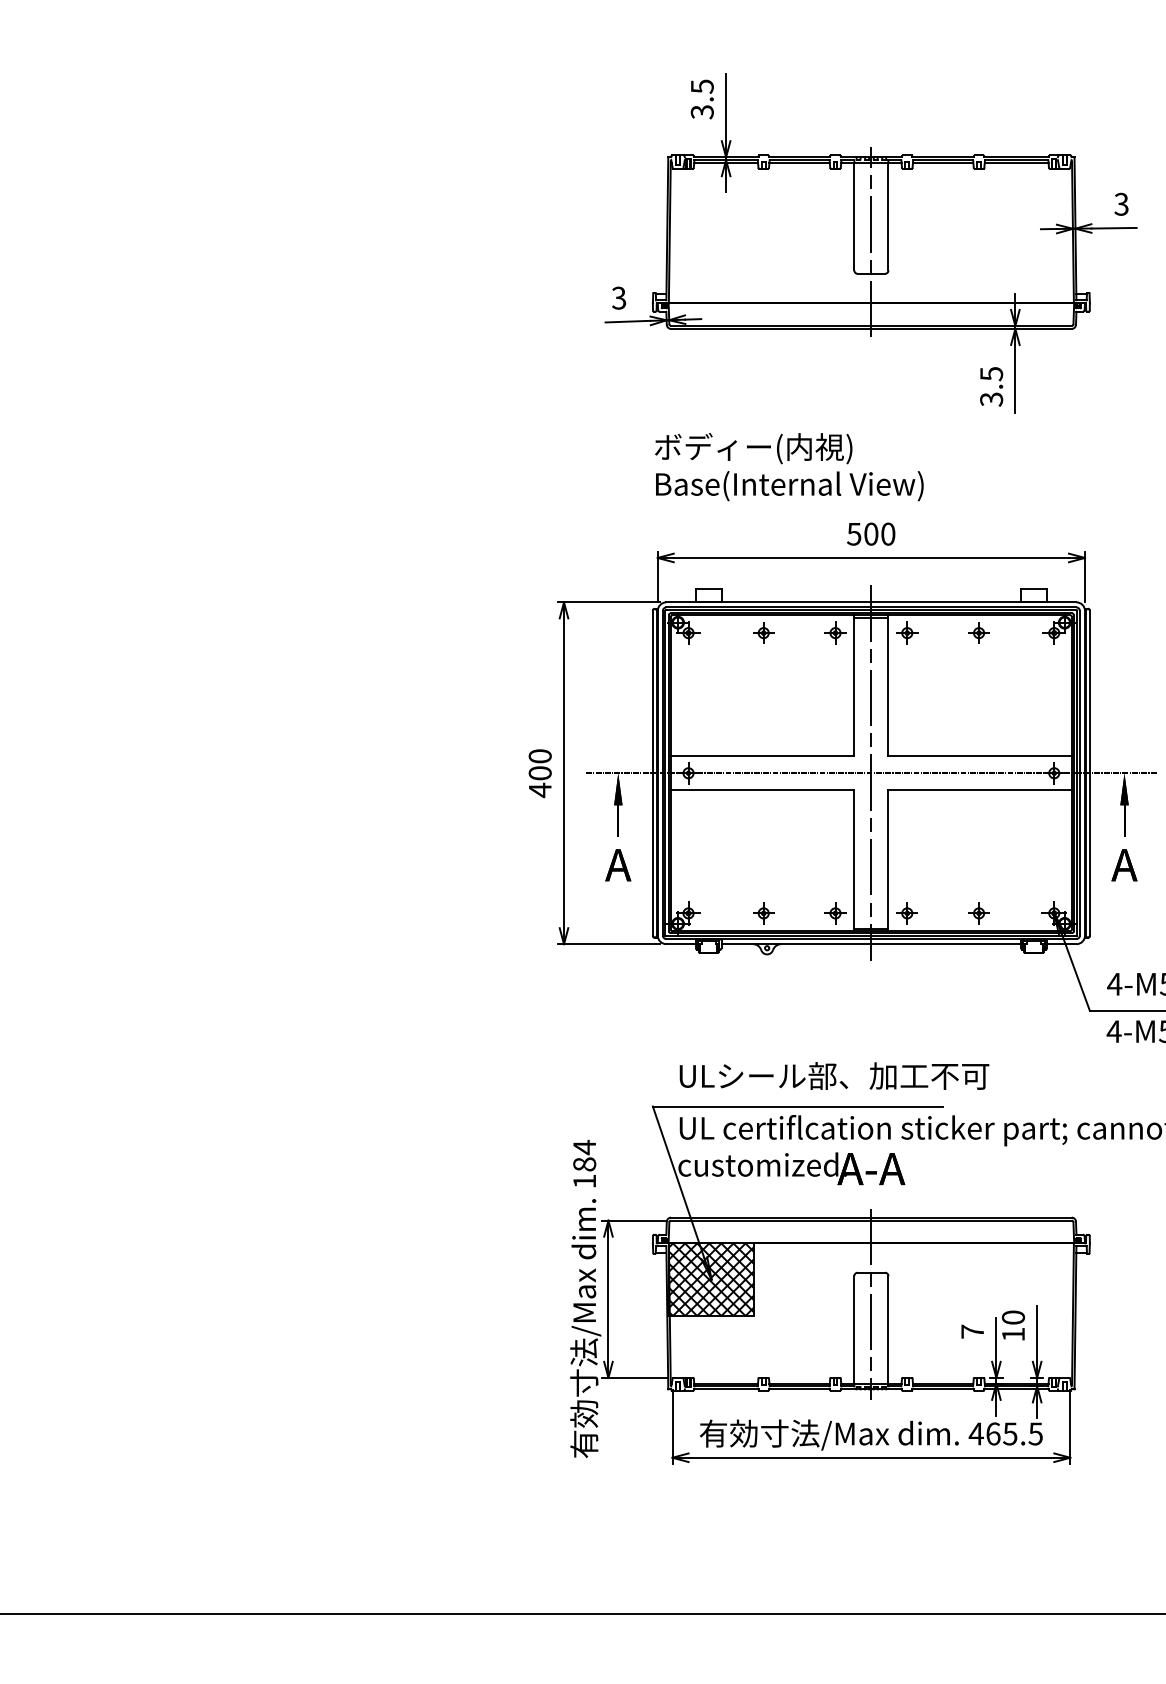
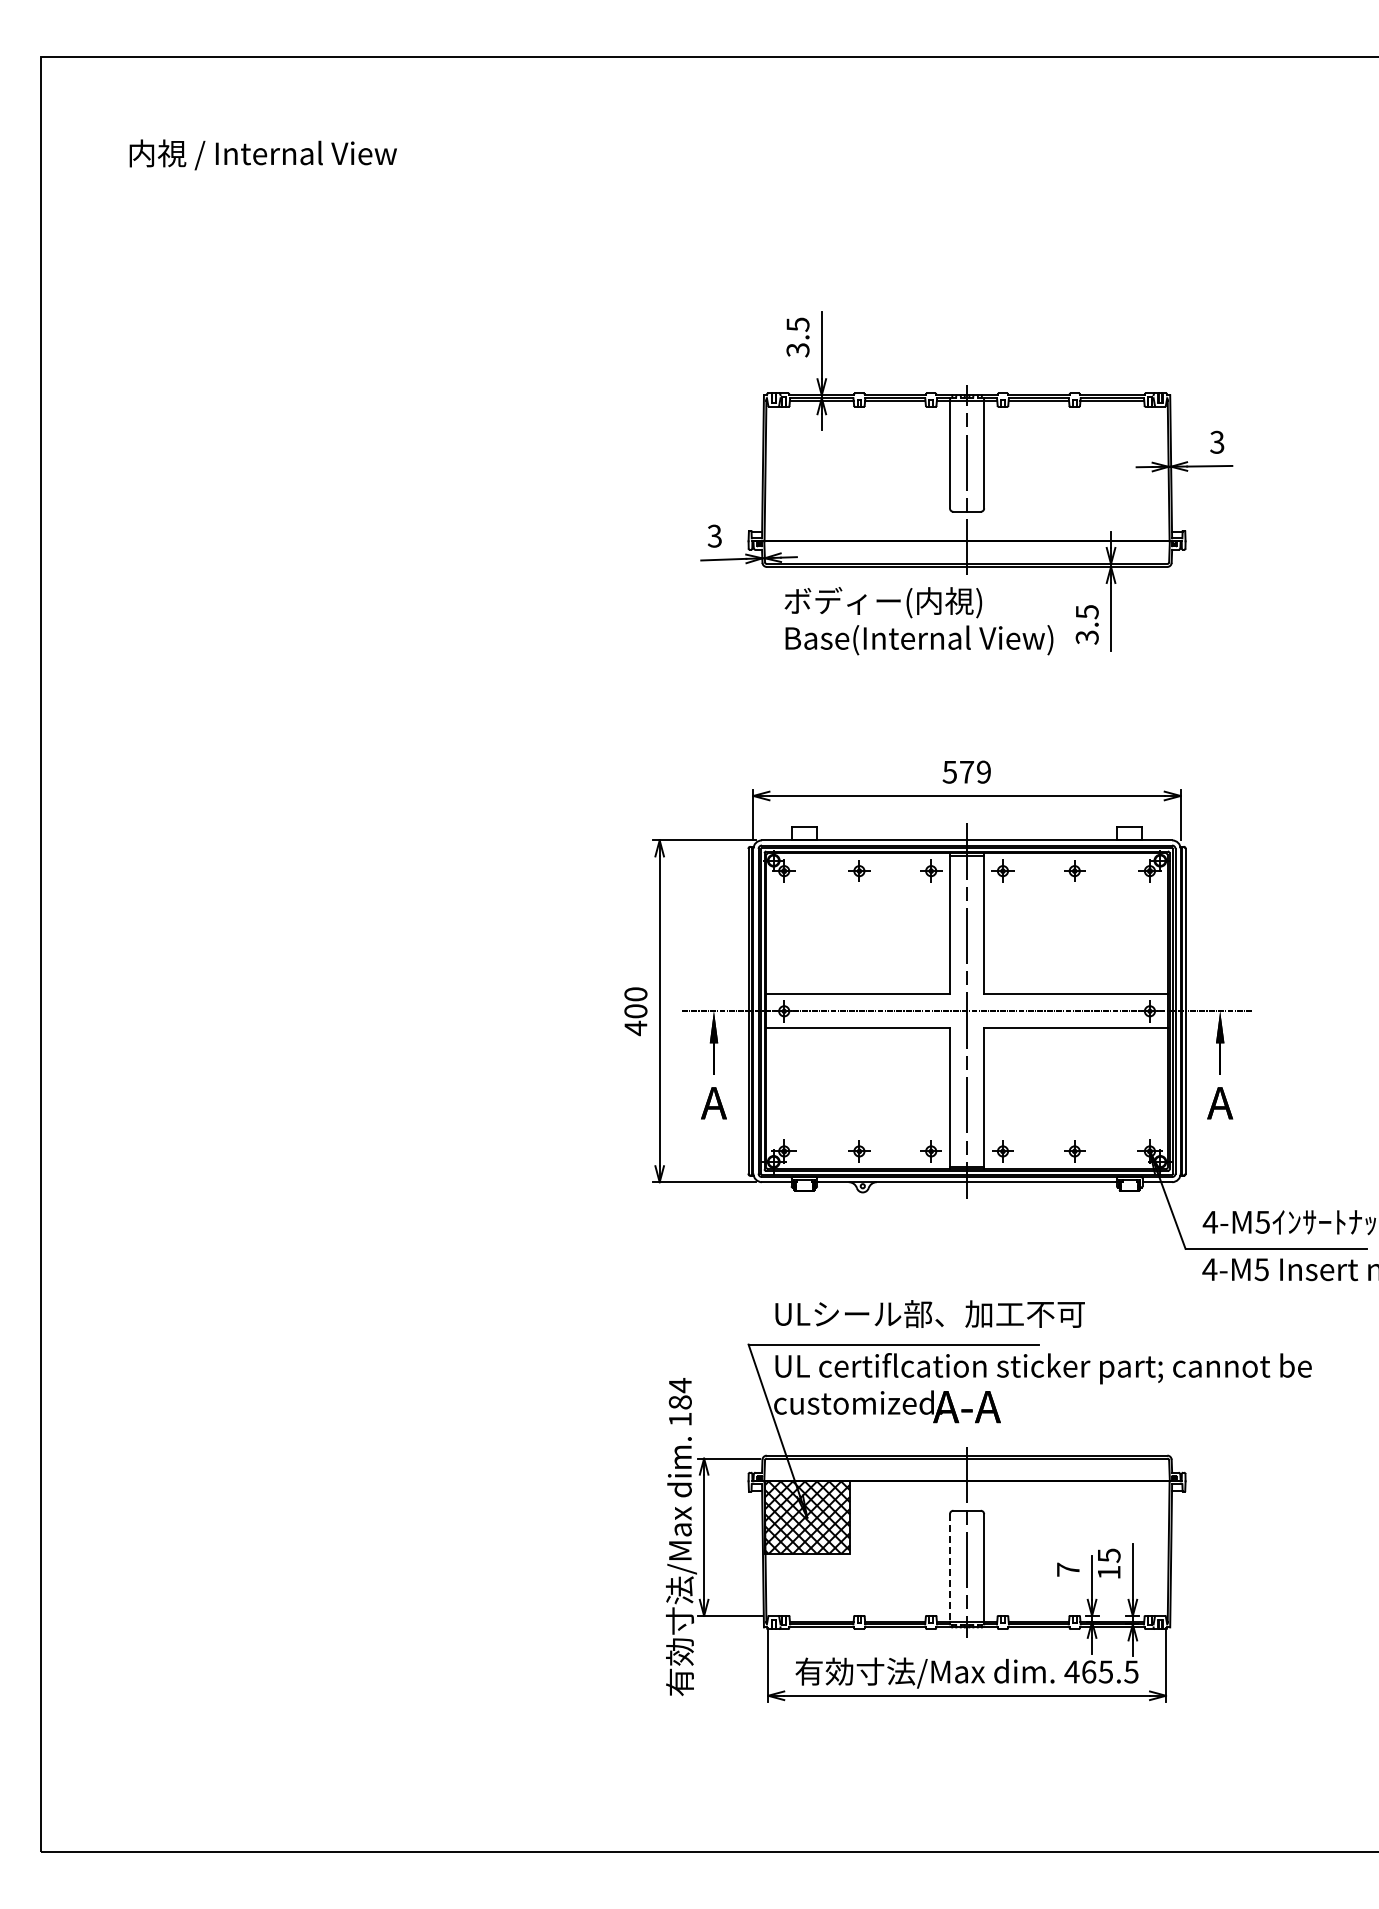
text: (788, 467) -> (918, 621), moved
text: (879, 533) -> (975, 771), 500 -> 579
text: (1012, 1317) -> (1108, 1555), 10 -> 15
line: (853, 1330) -> (949, 1568), solid -> dashed

